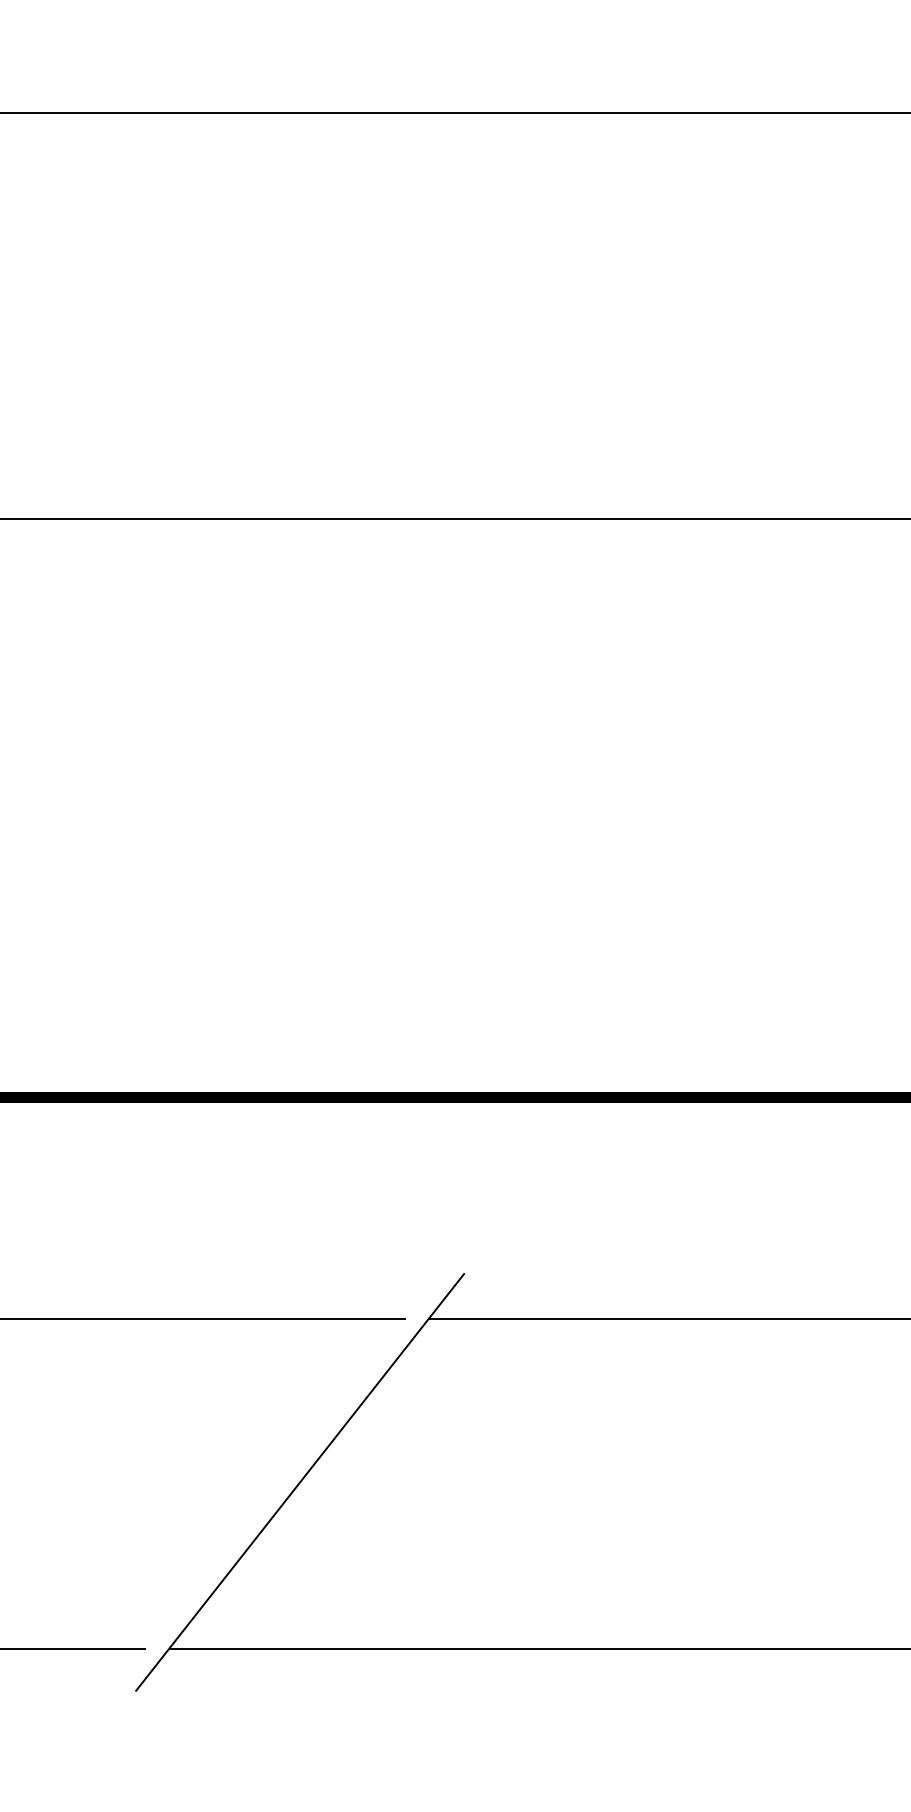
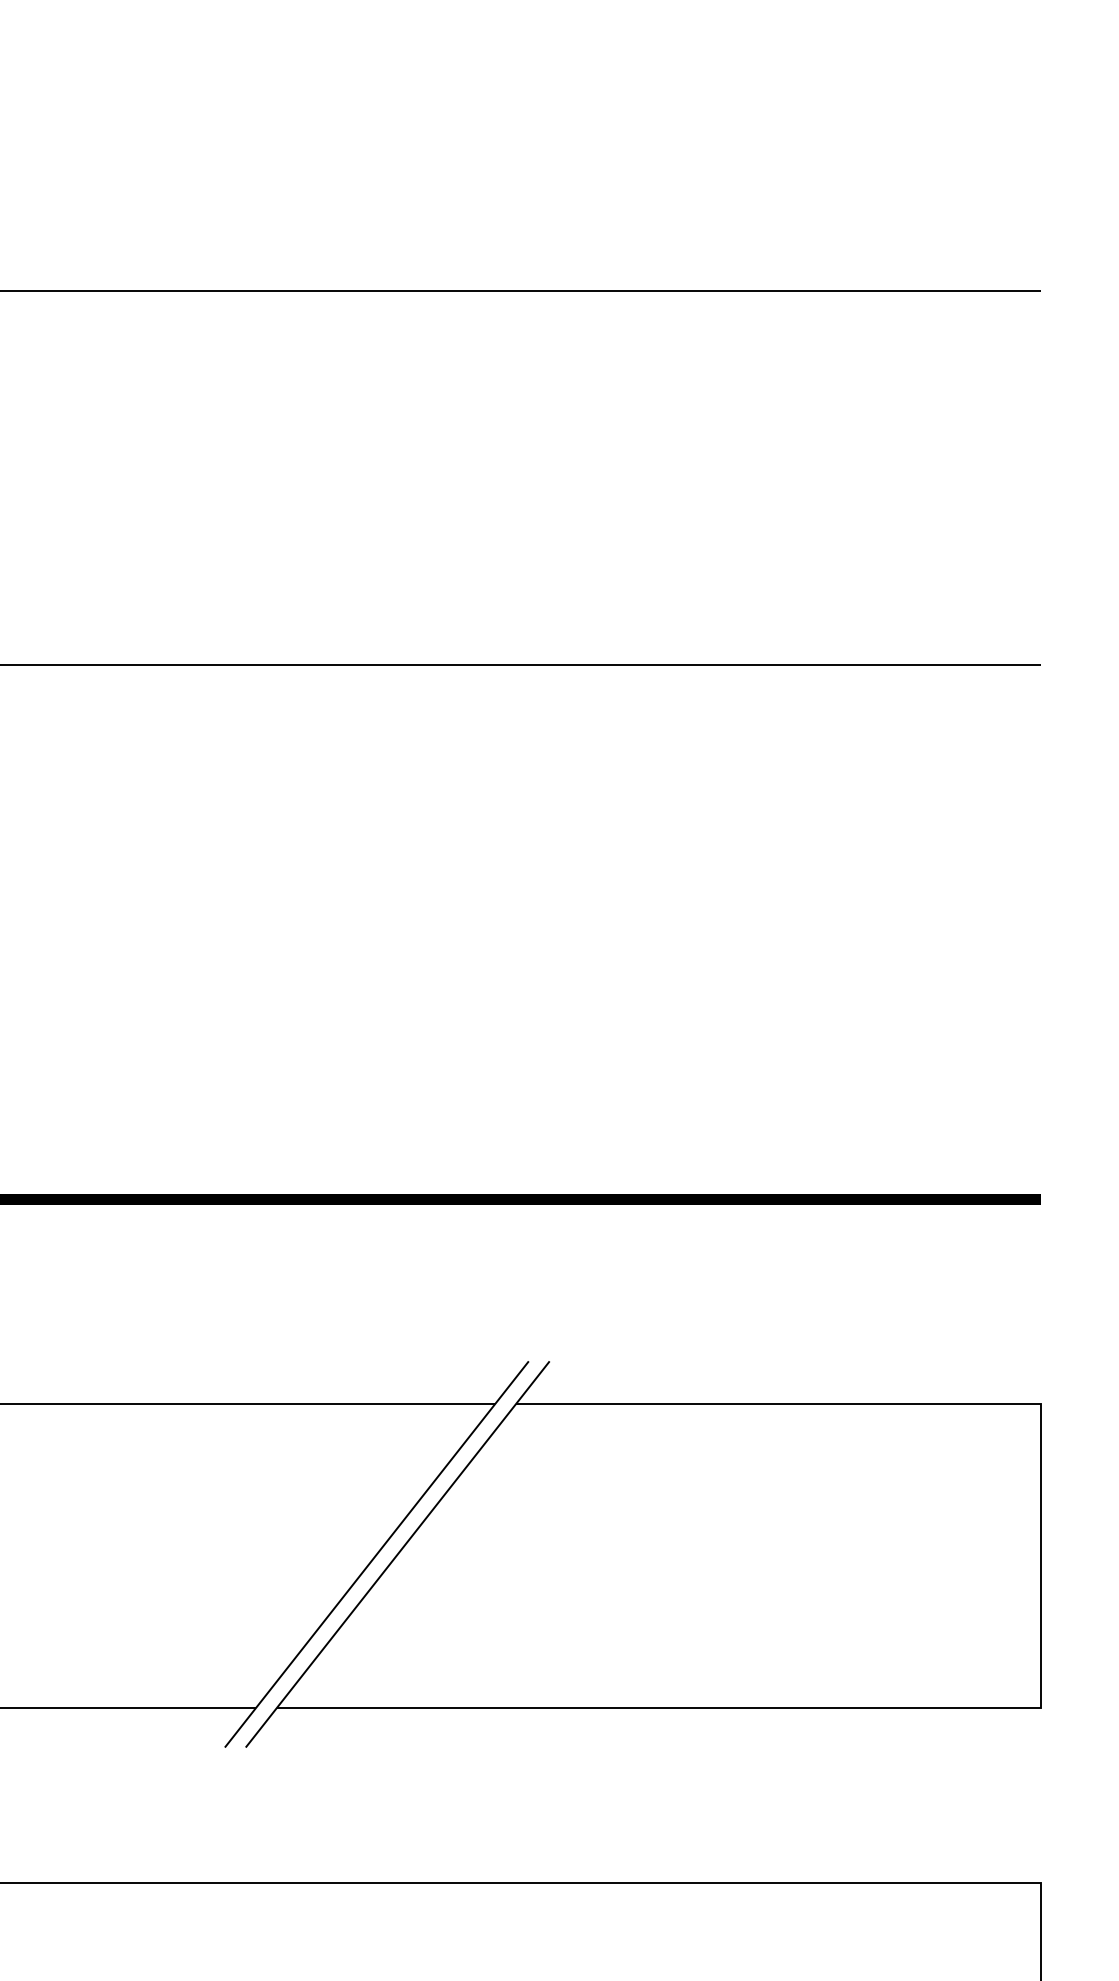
line: (277, 1482) -> (376, 1554), added

